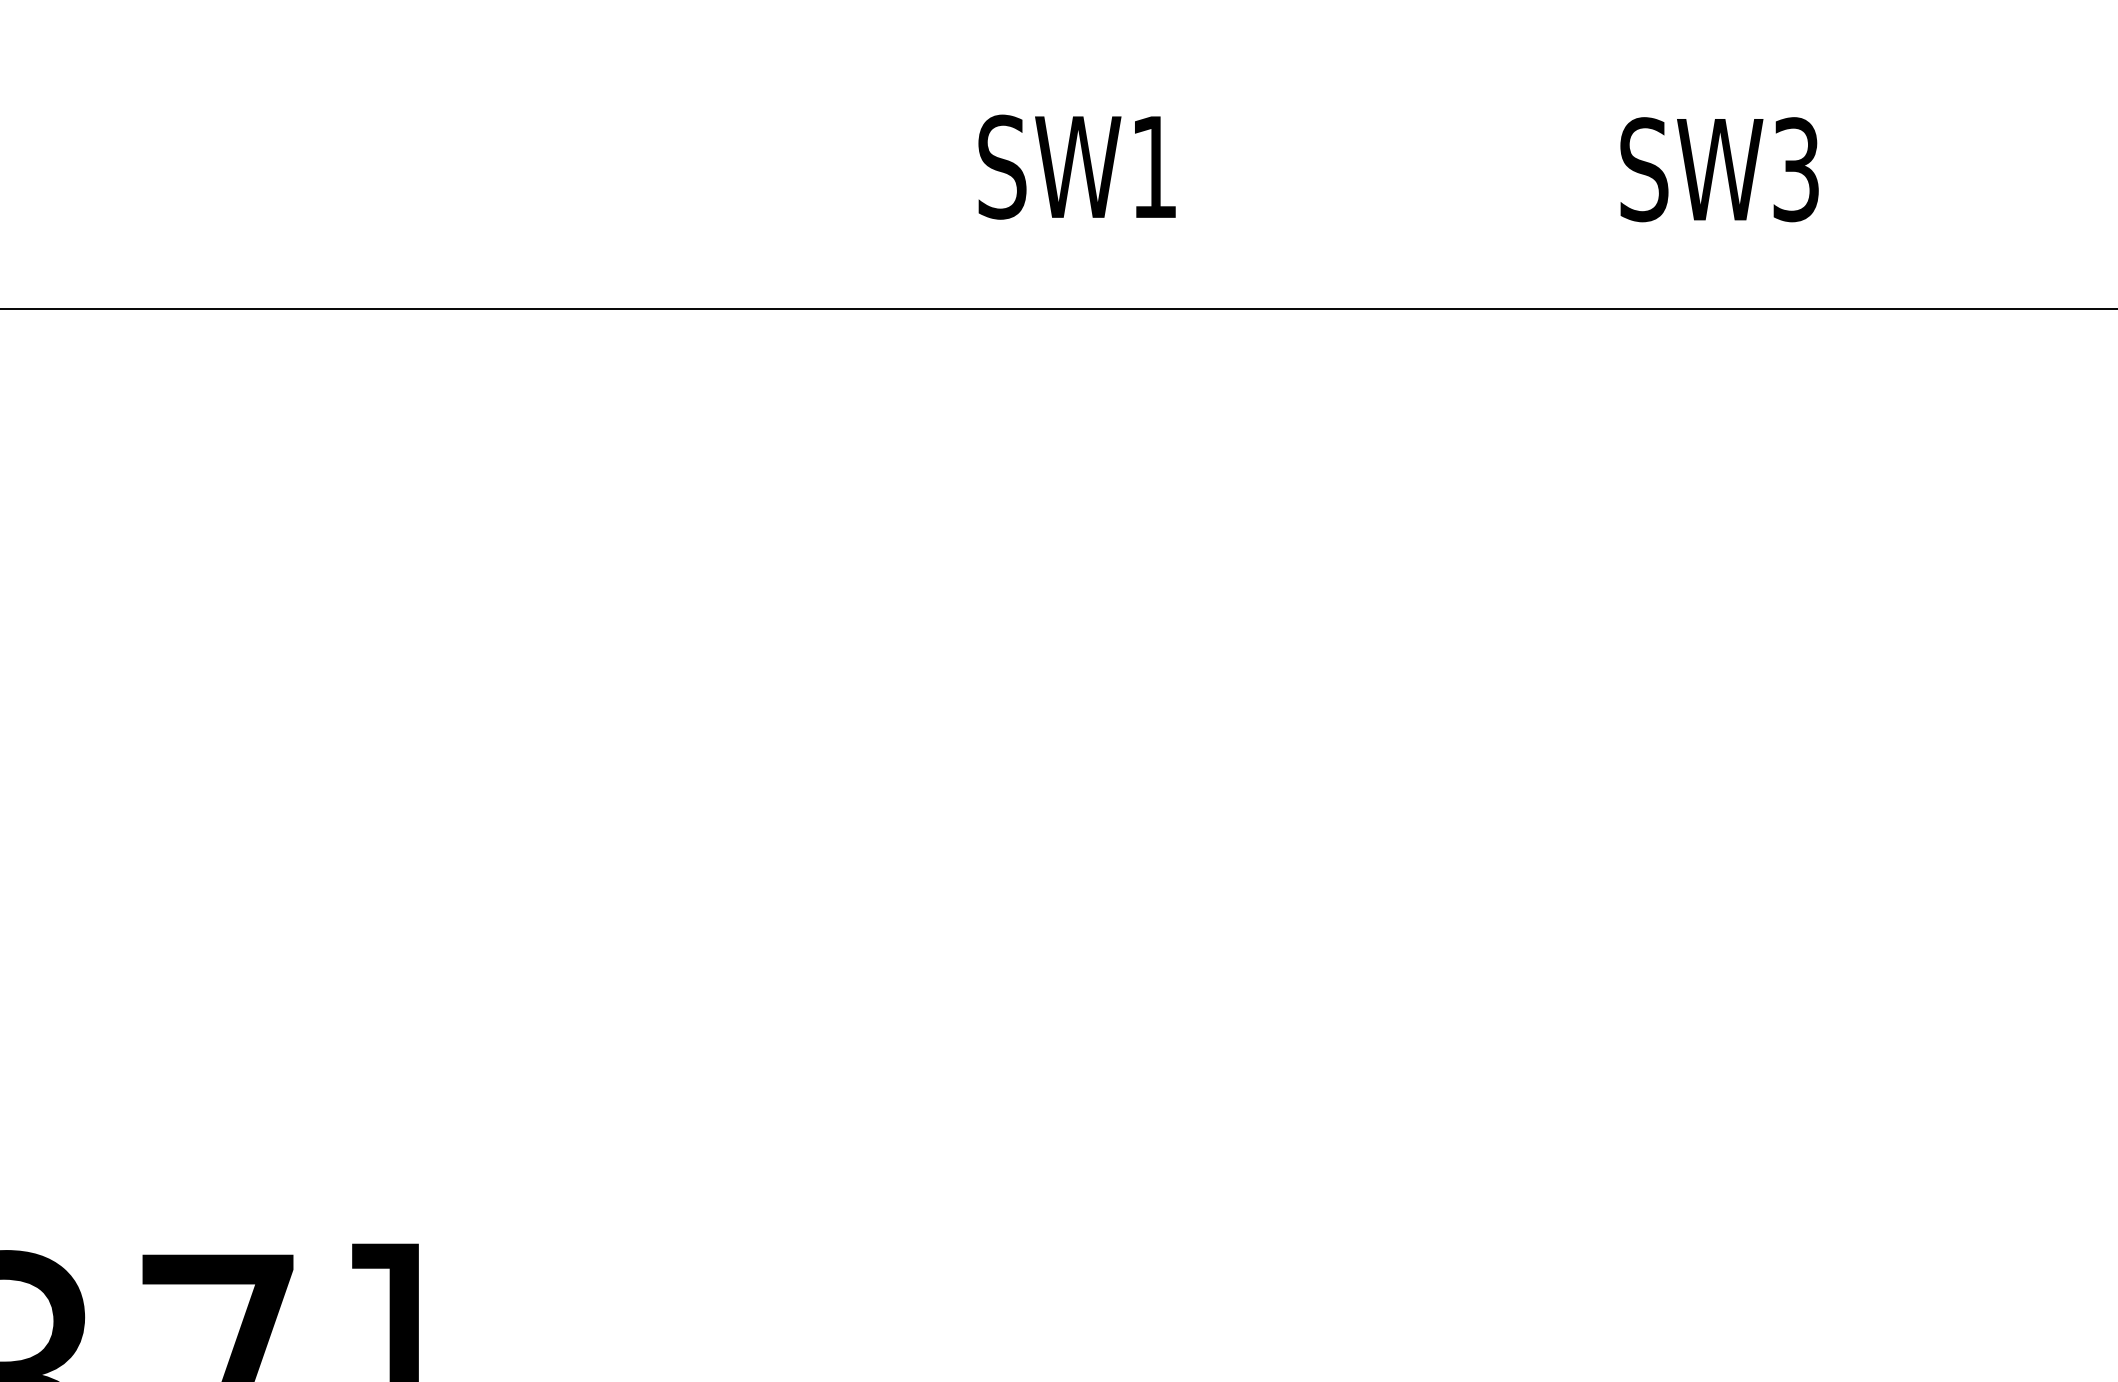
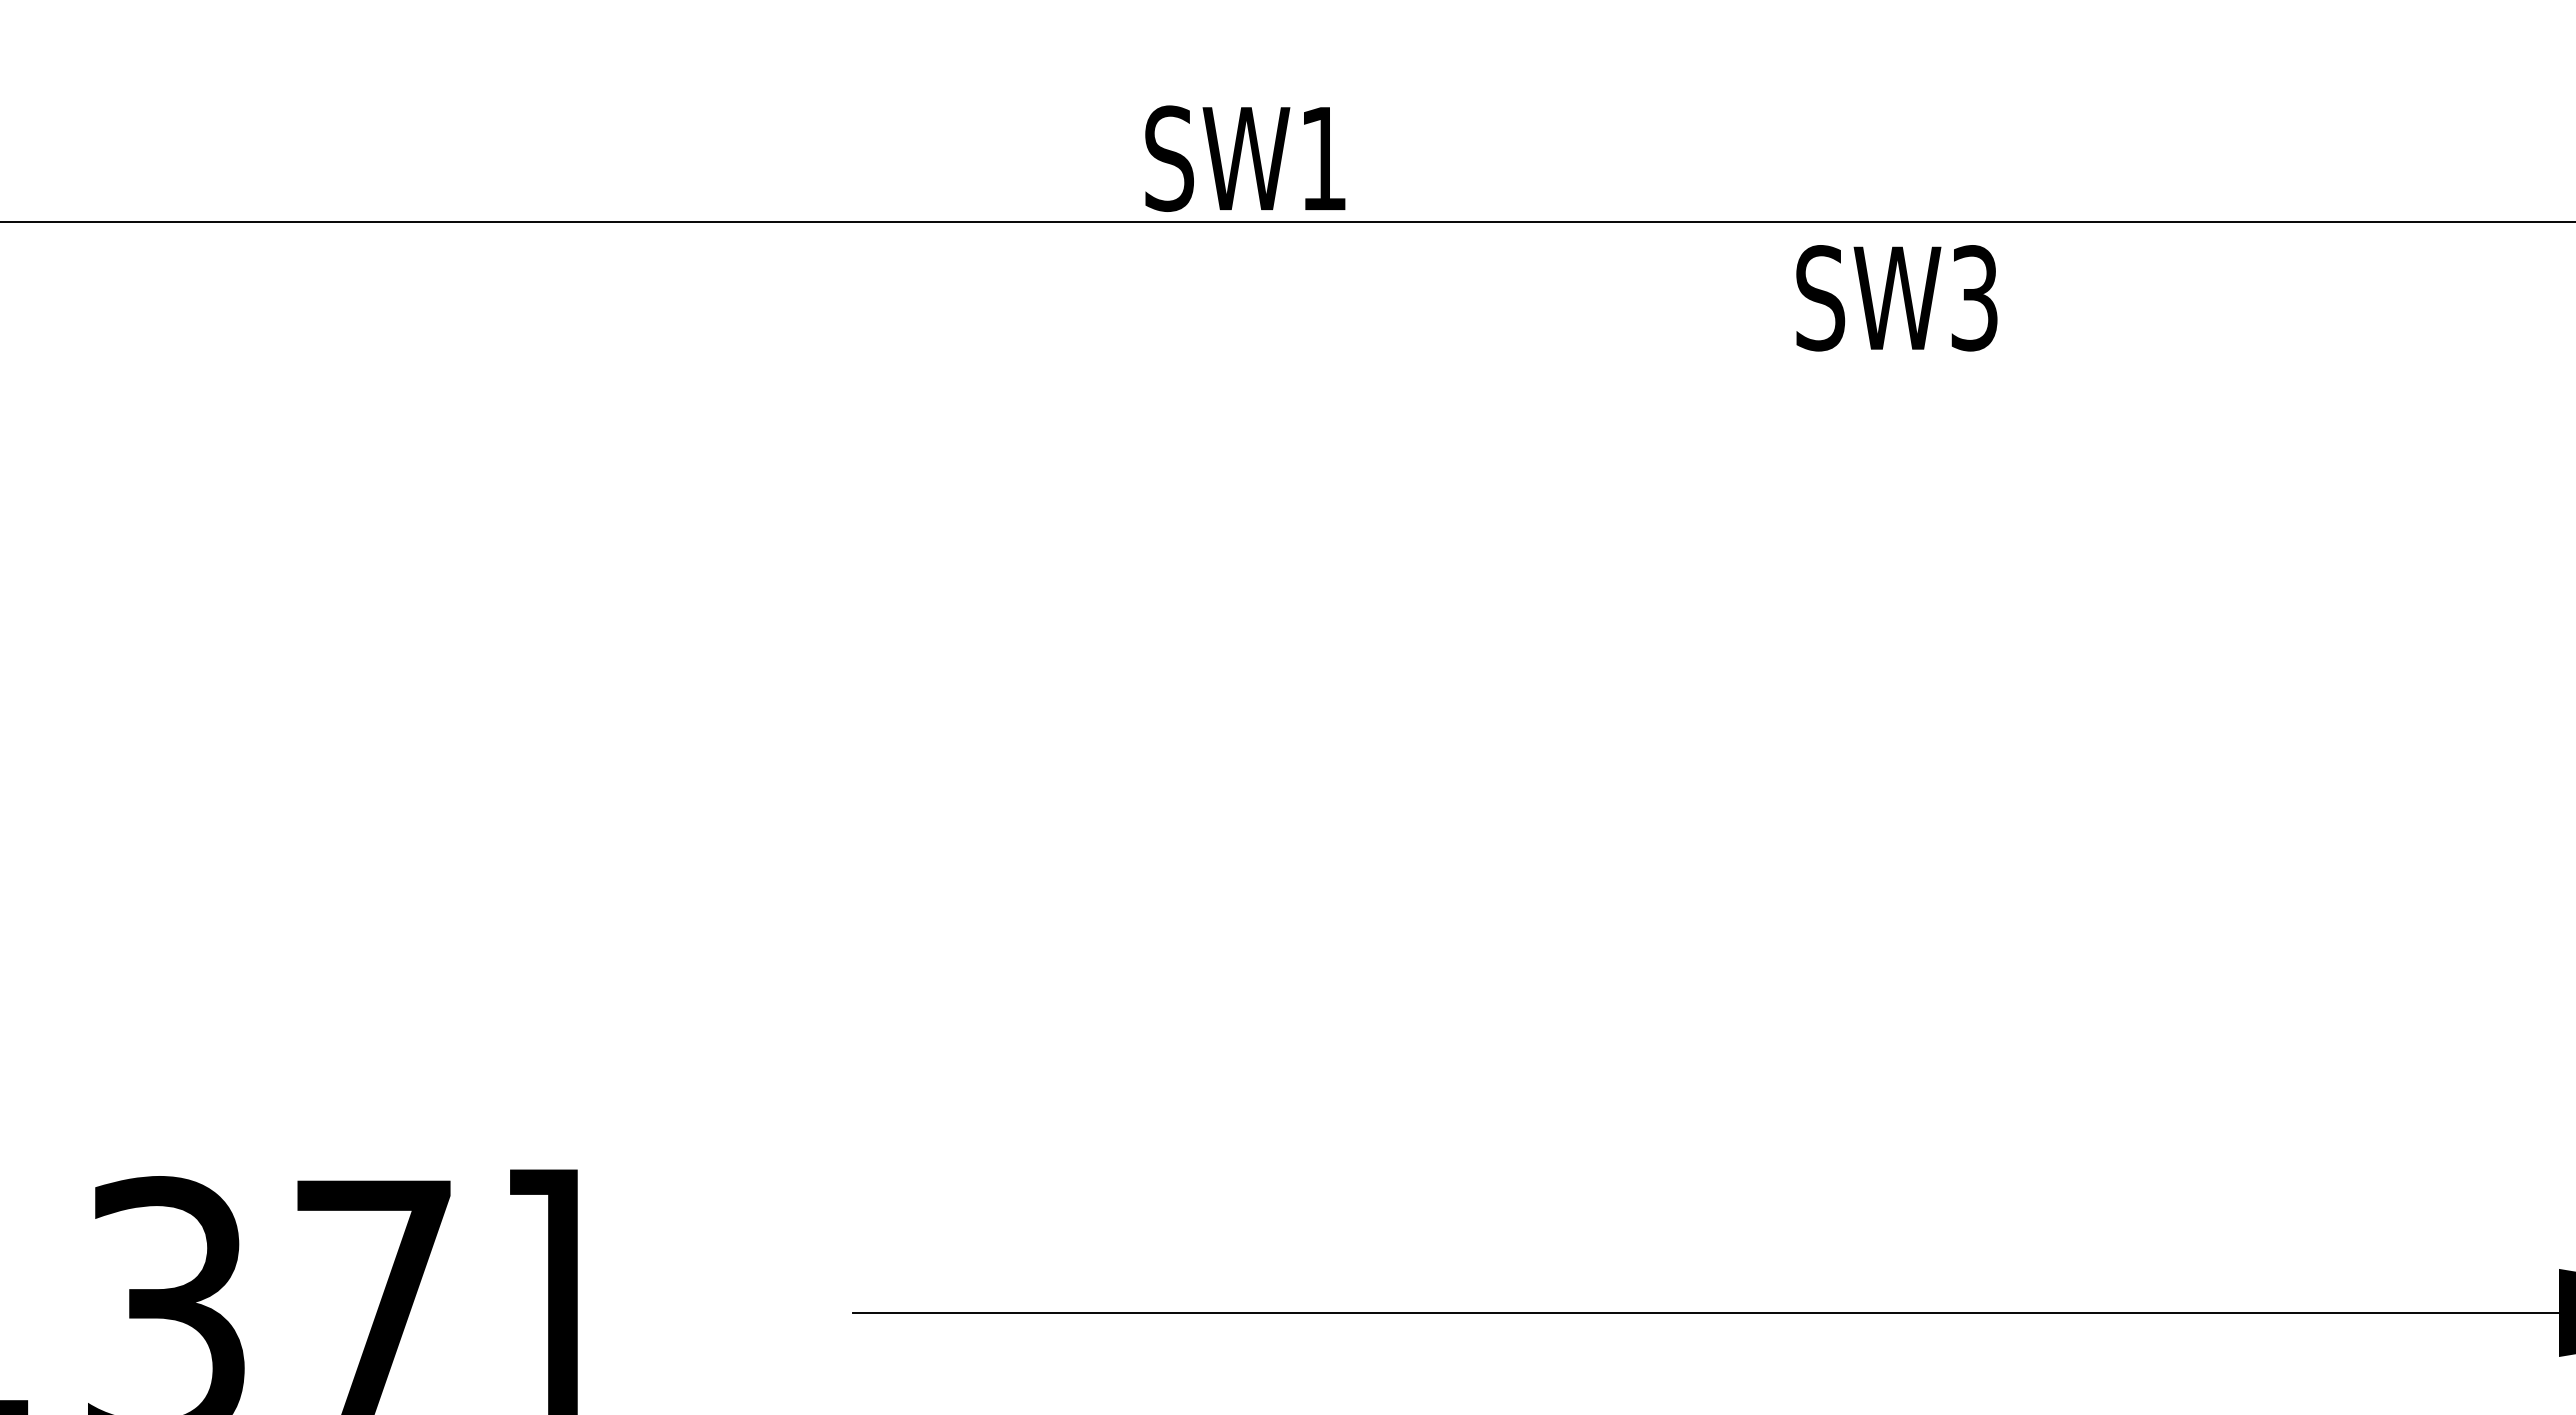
text: (1077, 166) -> (1245, 158), moved
text: (1719, 169) -> (1896, 298), moved

